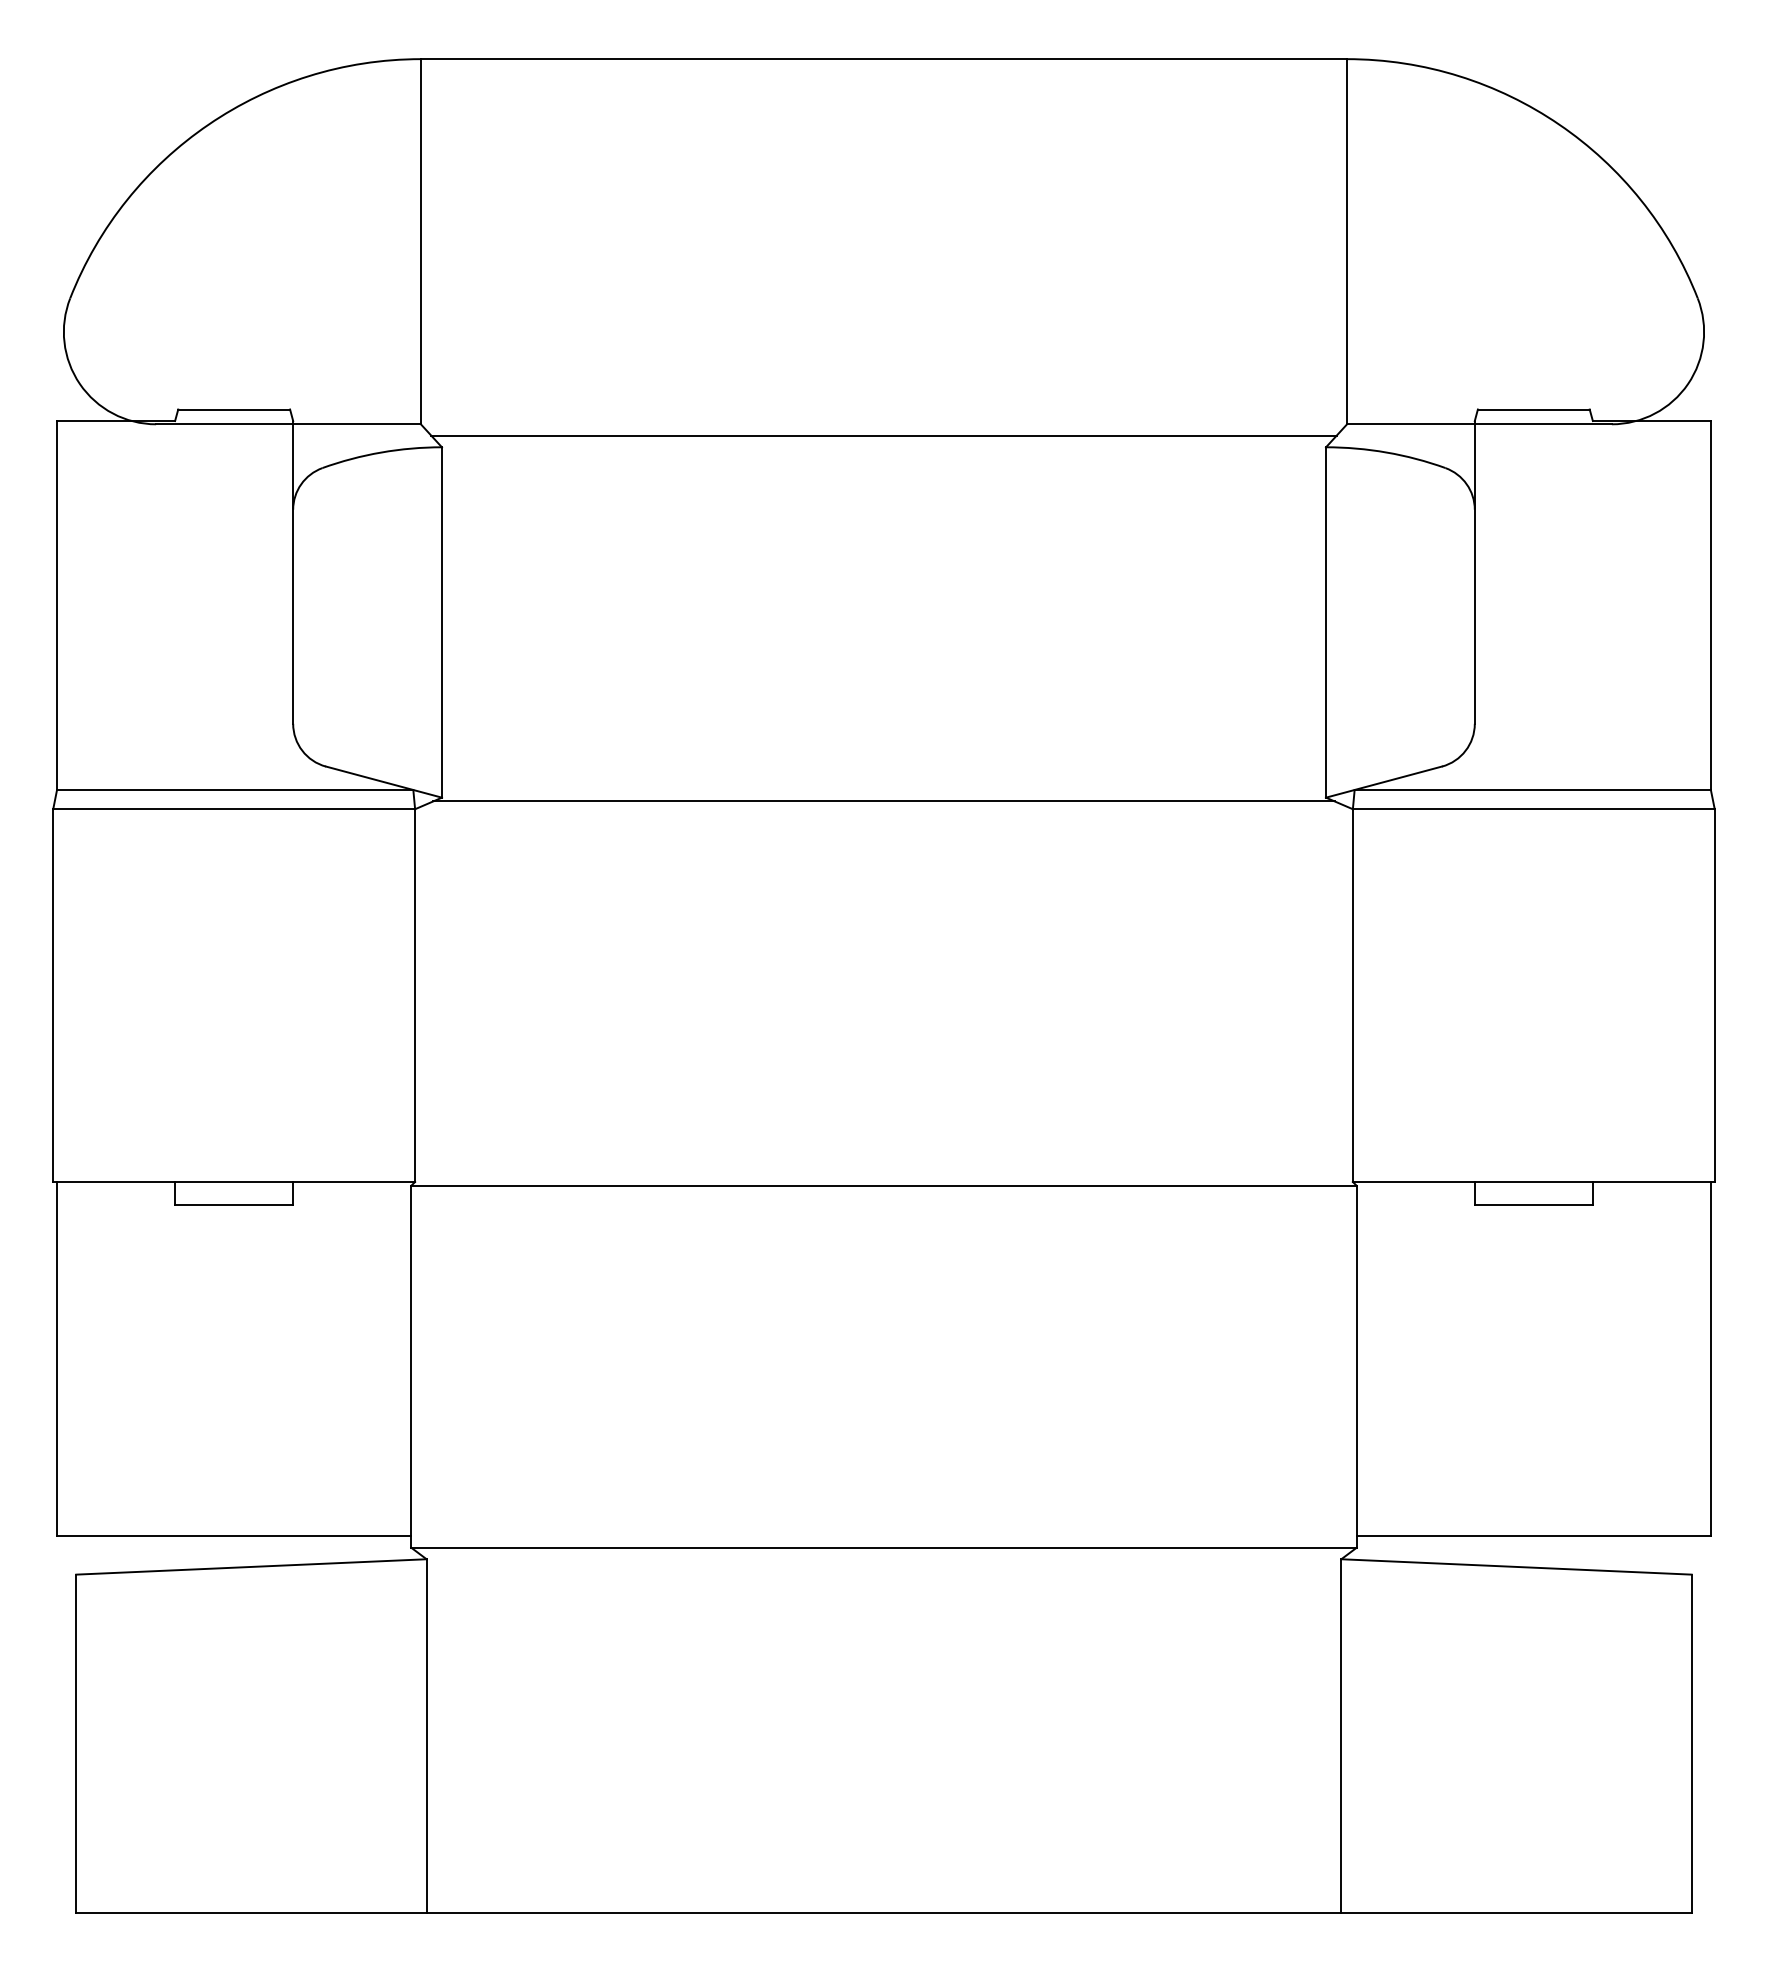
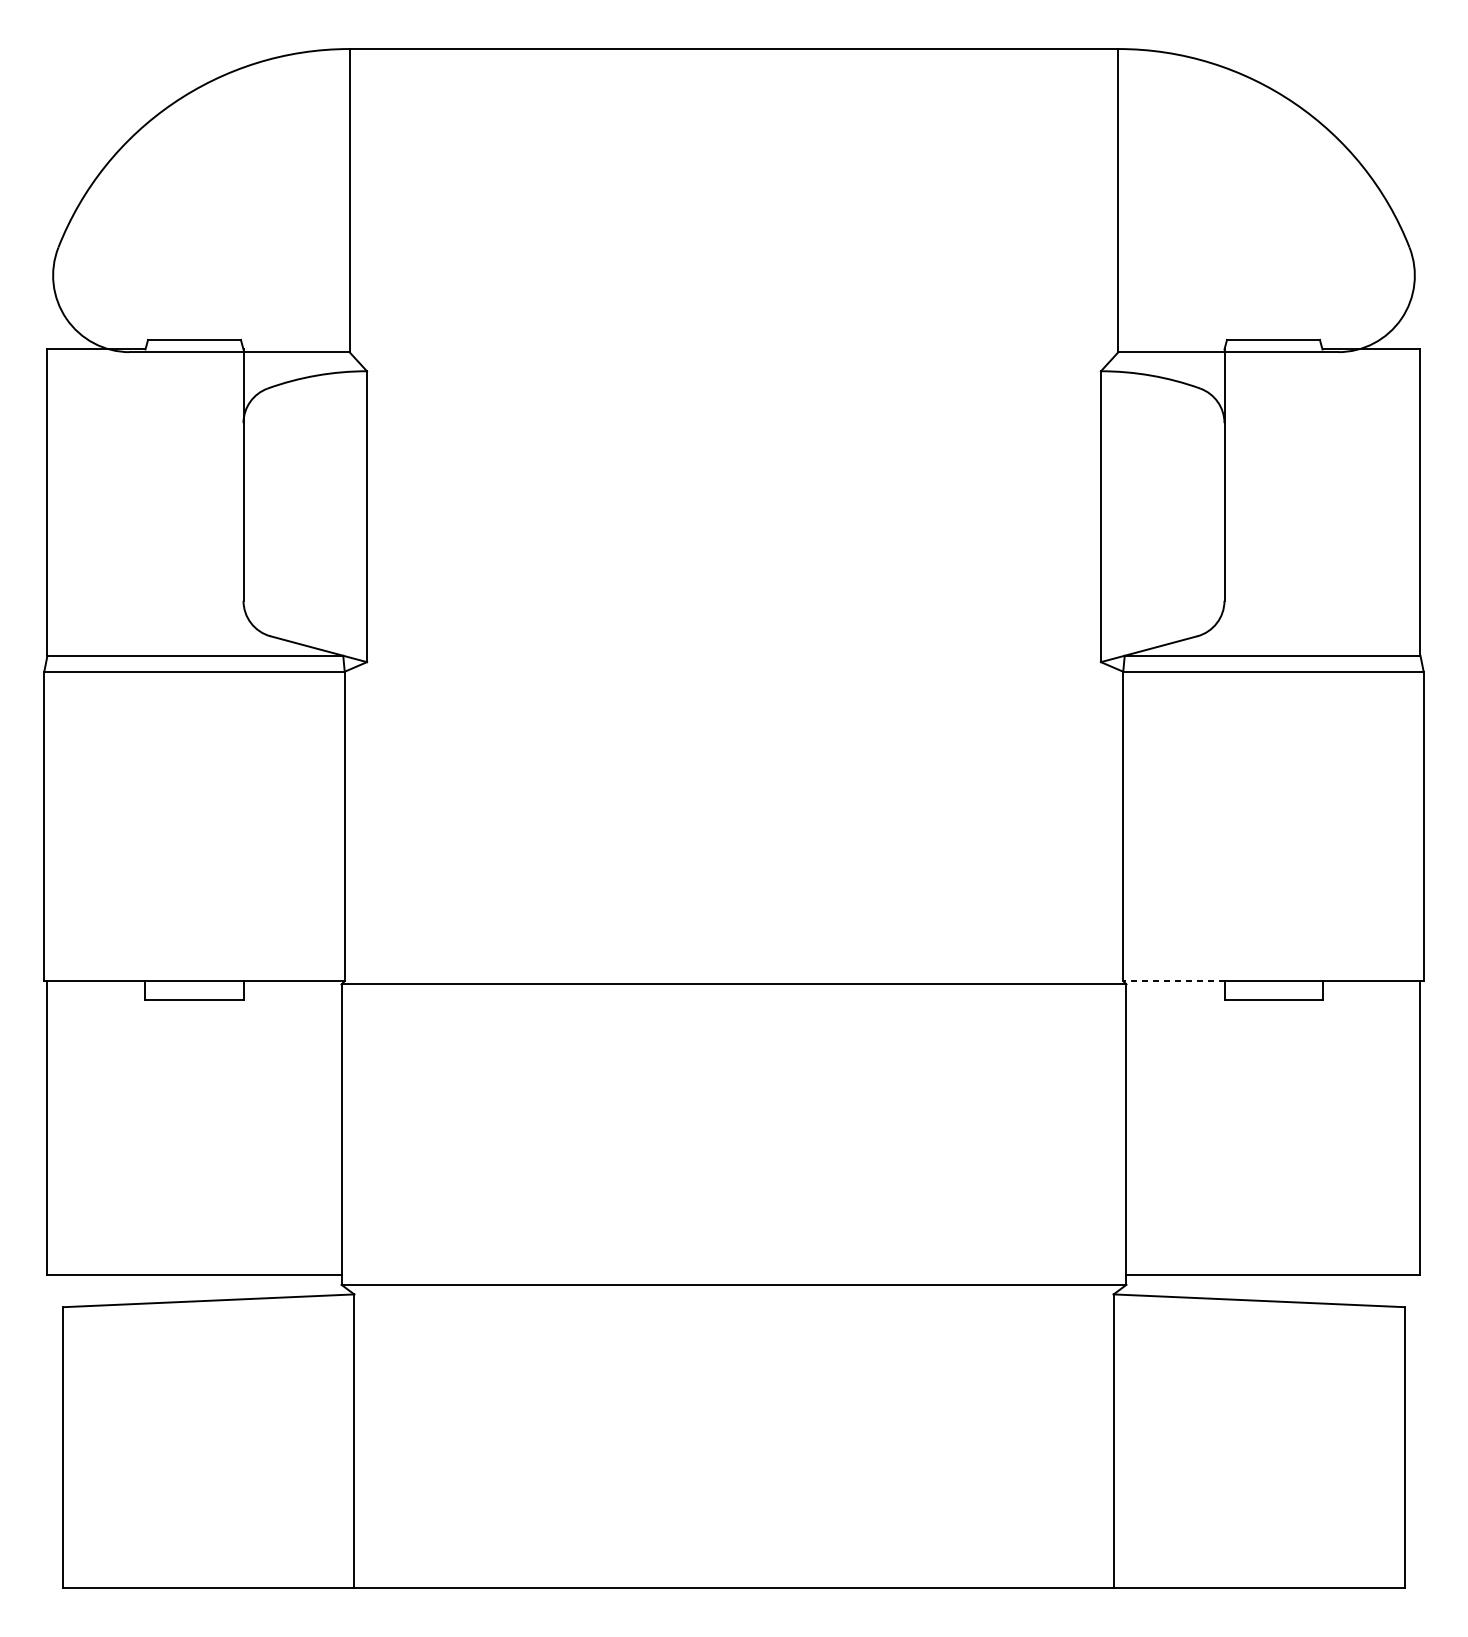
line: (883, 435) -> (733, 361), removed
line: (883, 801) -> (733, 665), removed
line: (1413, 1182) -> (1173, 981), solid -> dashed

